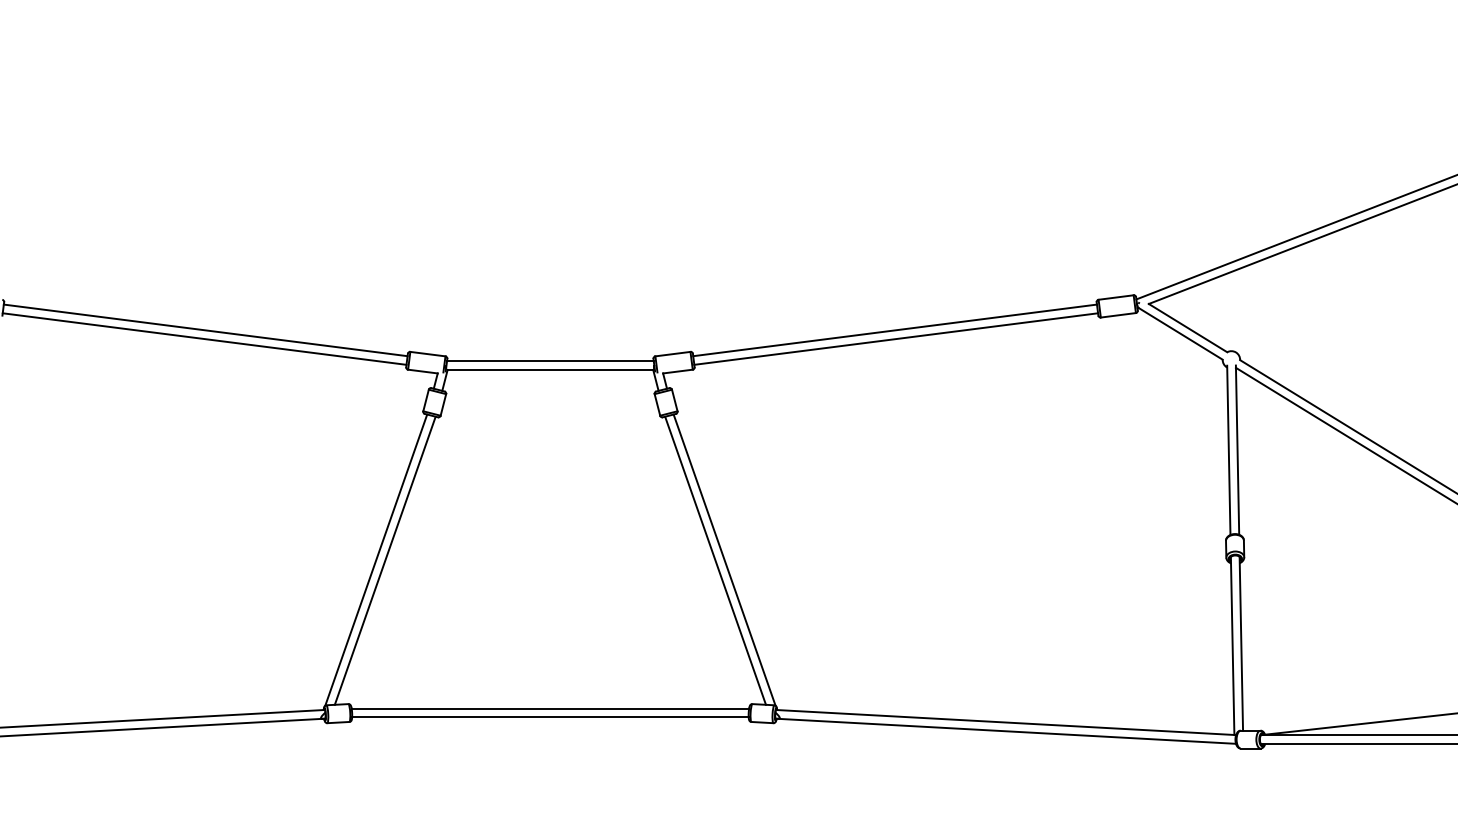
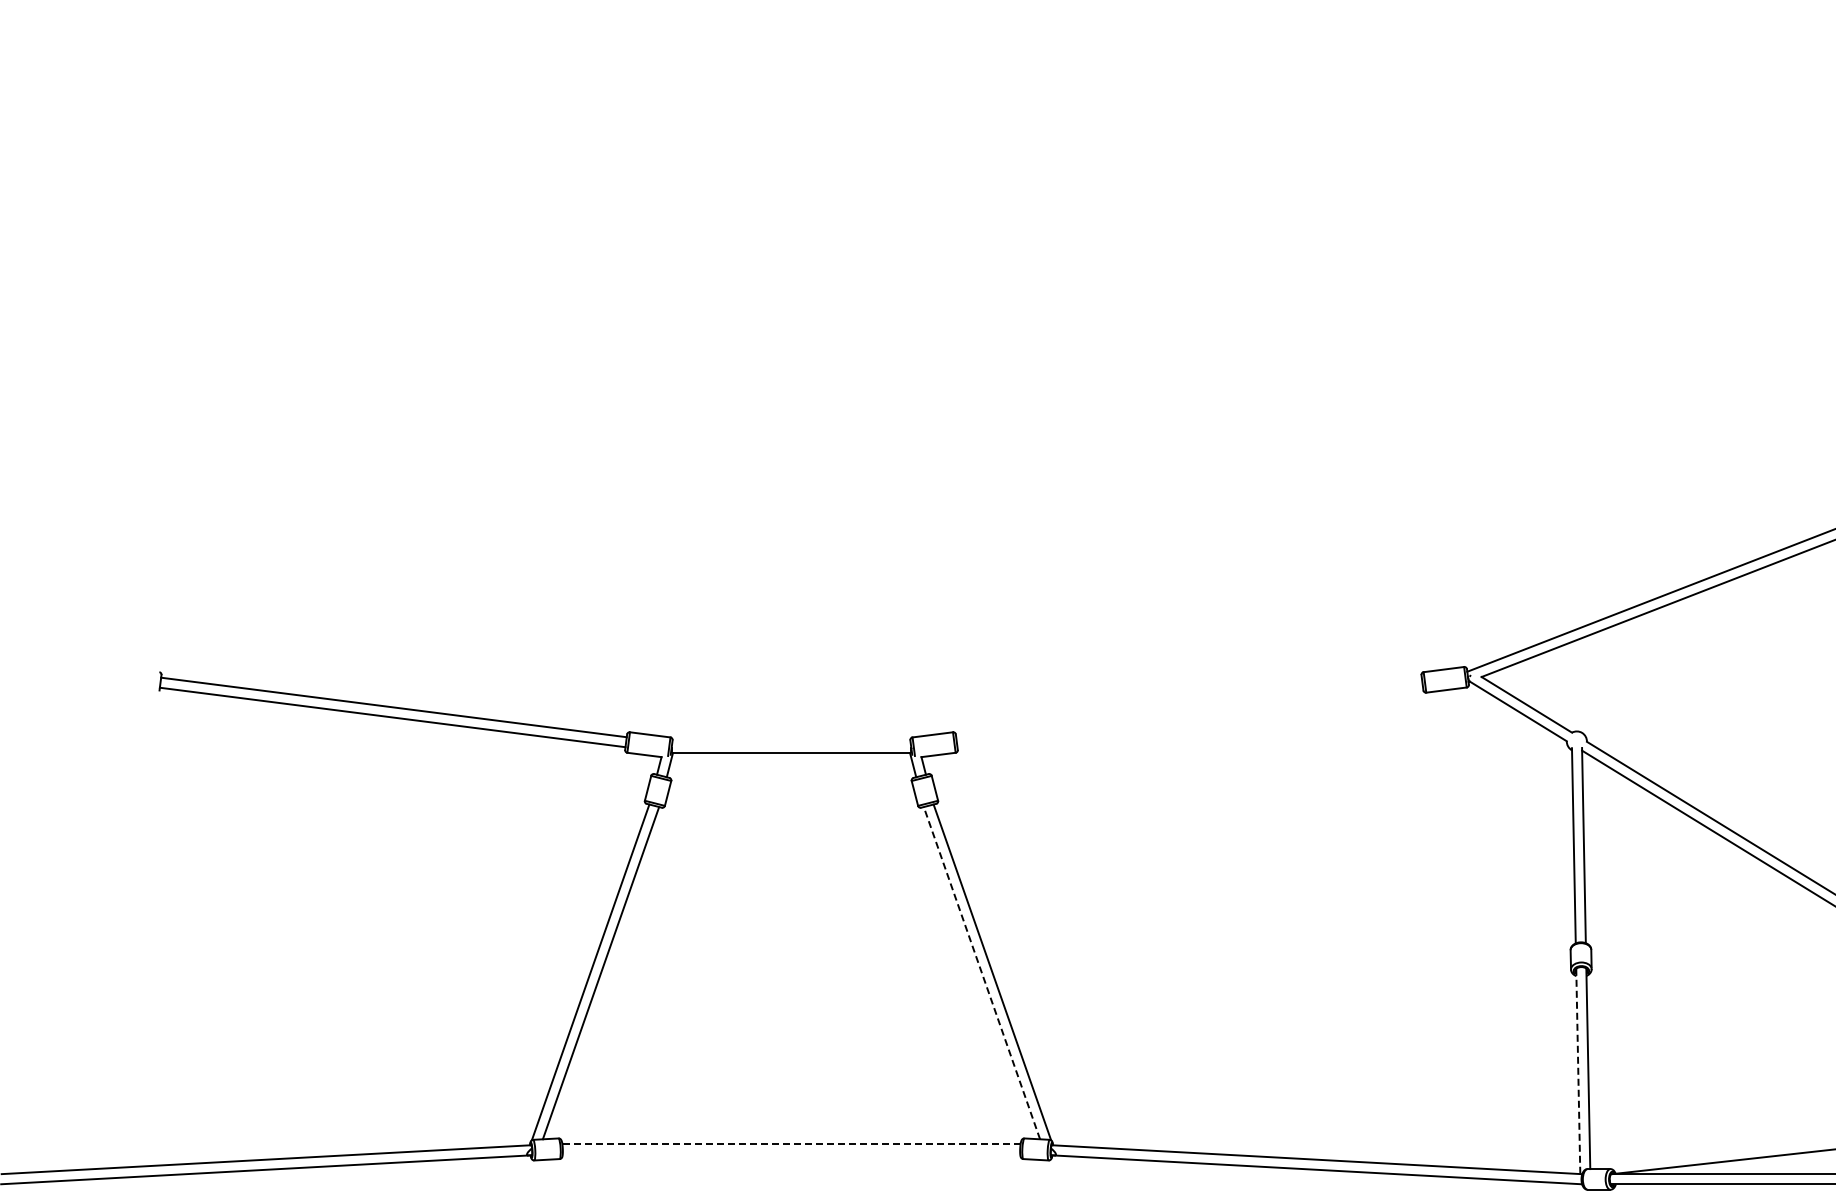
line: (894, 330) -> (1188, 707), removed
line: (896, 339) -> (1190, 717), removed
line: (550, 360) -> (791, 742), removed
line: (716, 561) -> (982, 973), solid -> dashed
line: (1232, 646) -> (1578, 1071), solid -> dashed
line: (550, 708) -> (791, 1143), solid -> dashed
line: (550, 717) -> (791, 1153), removed

